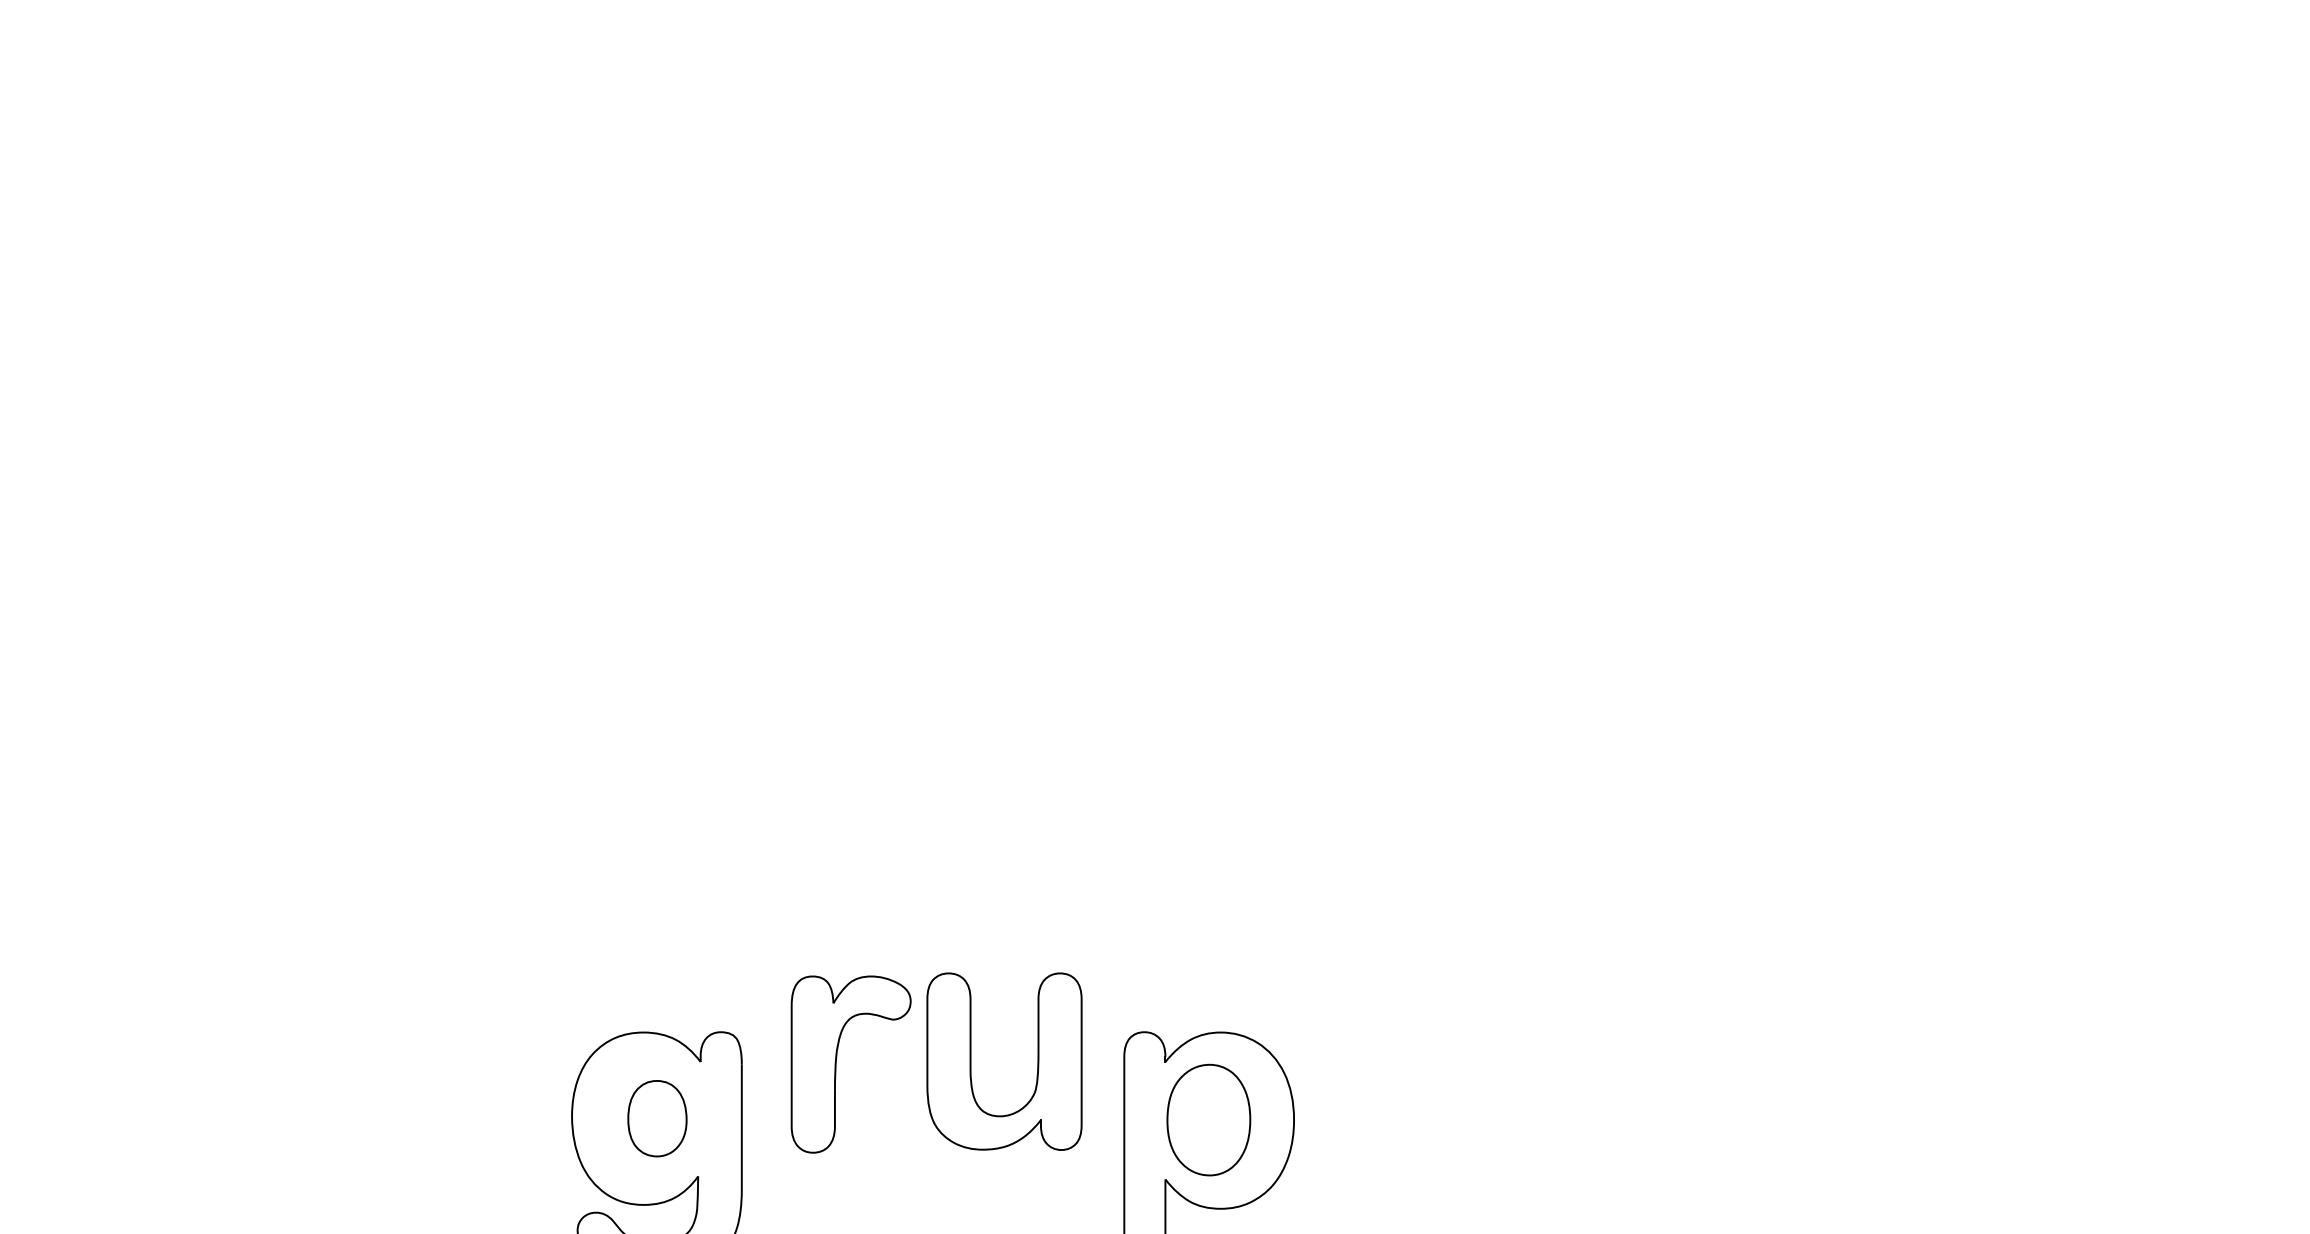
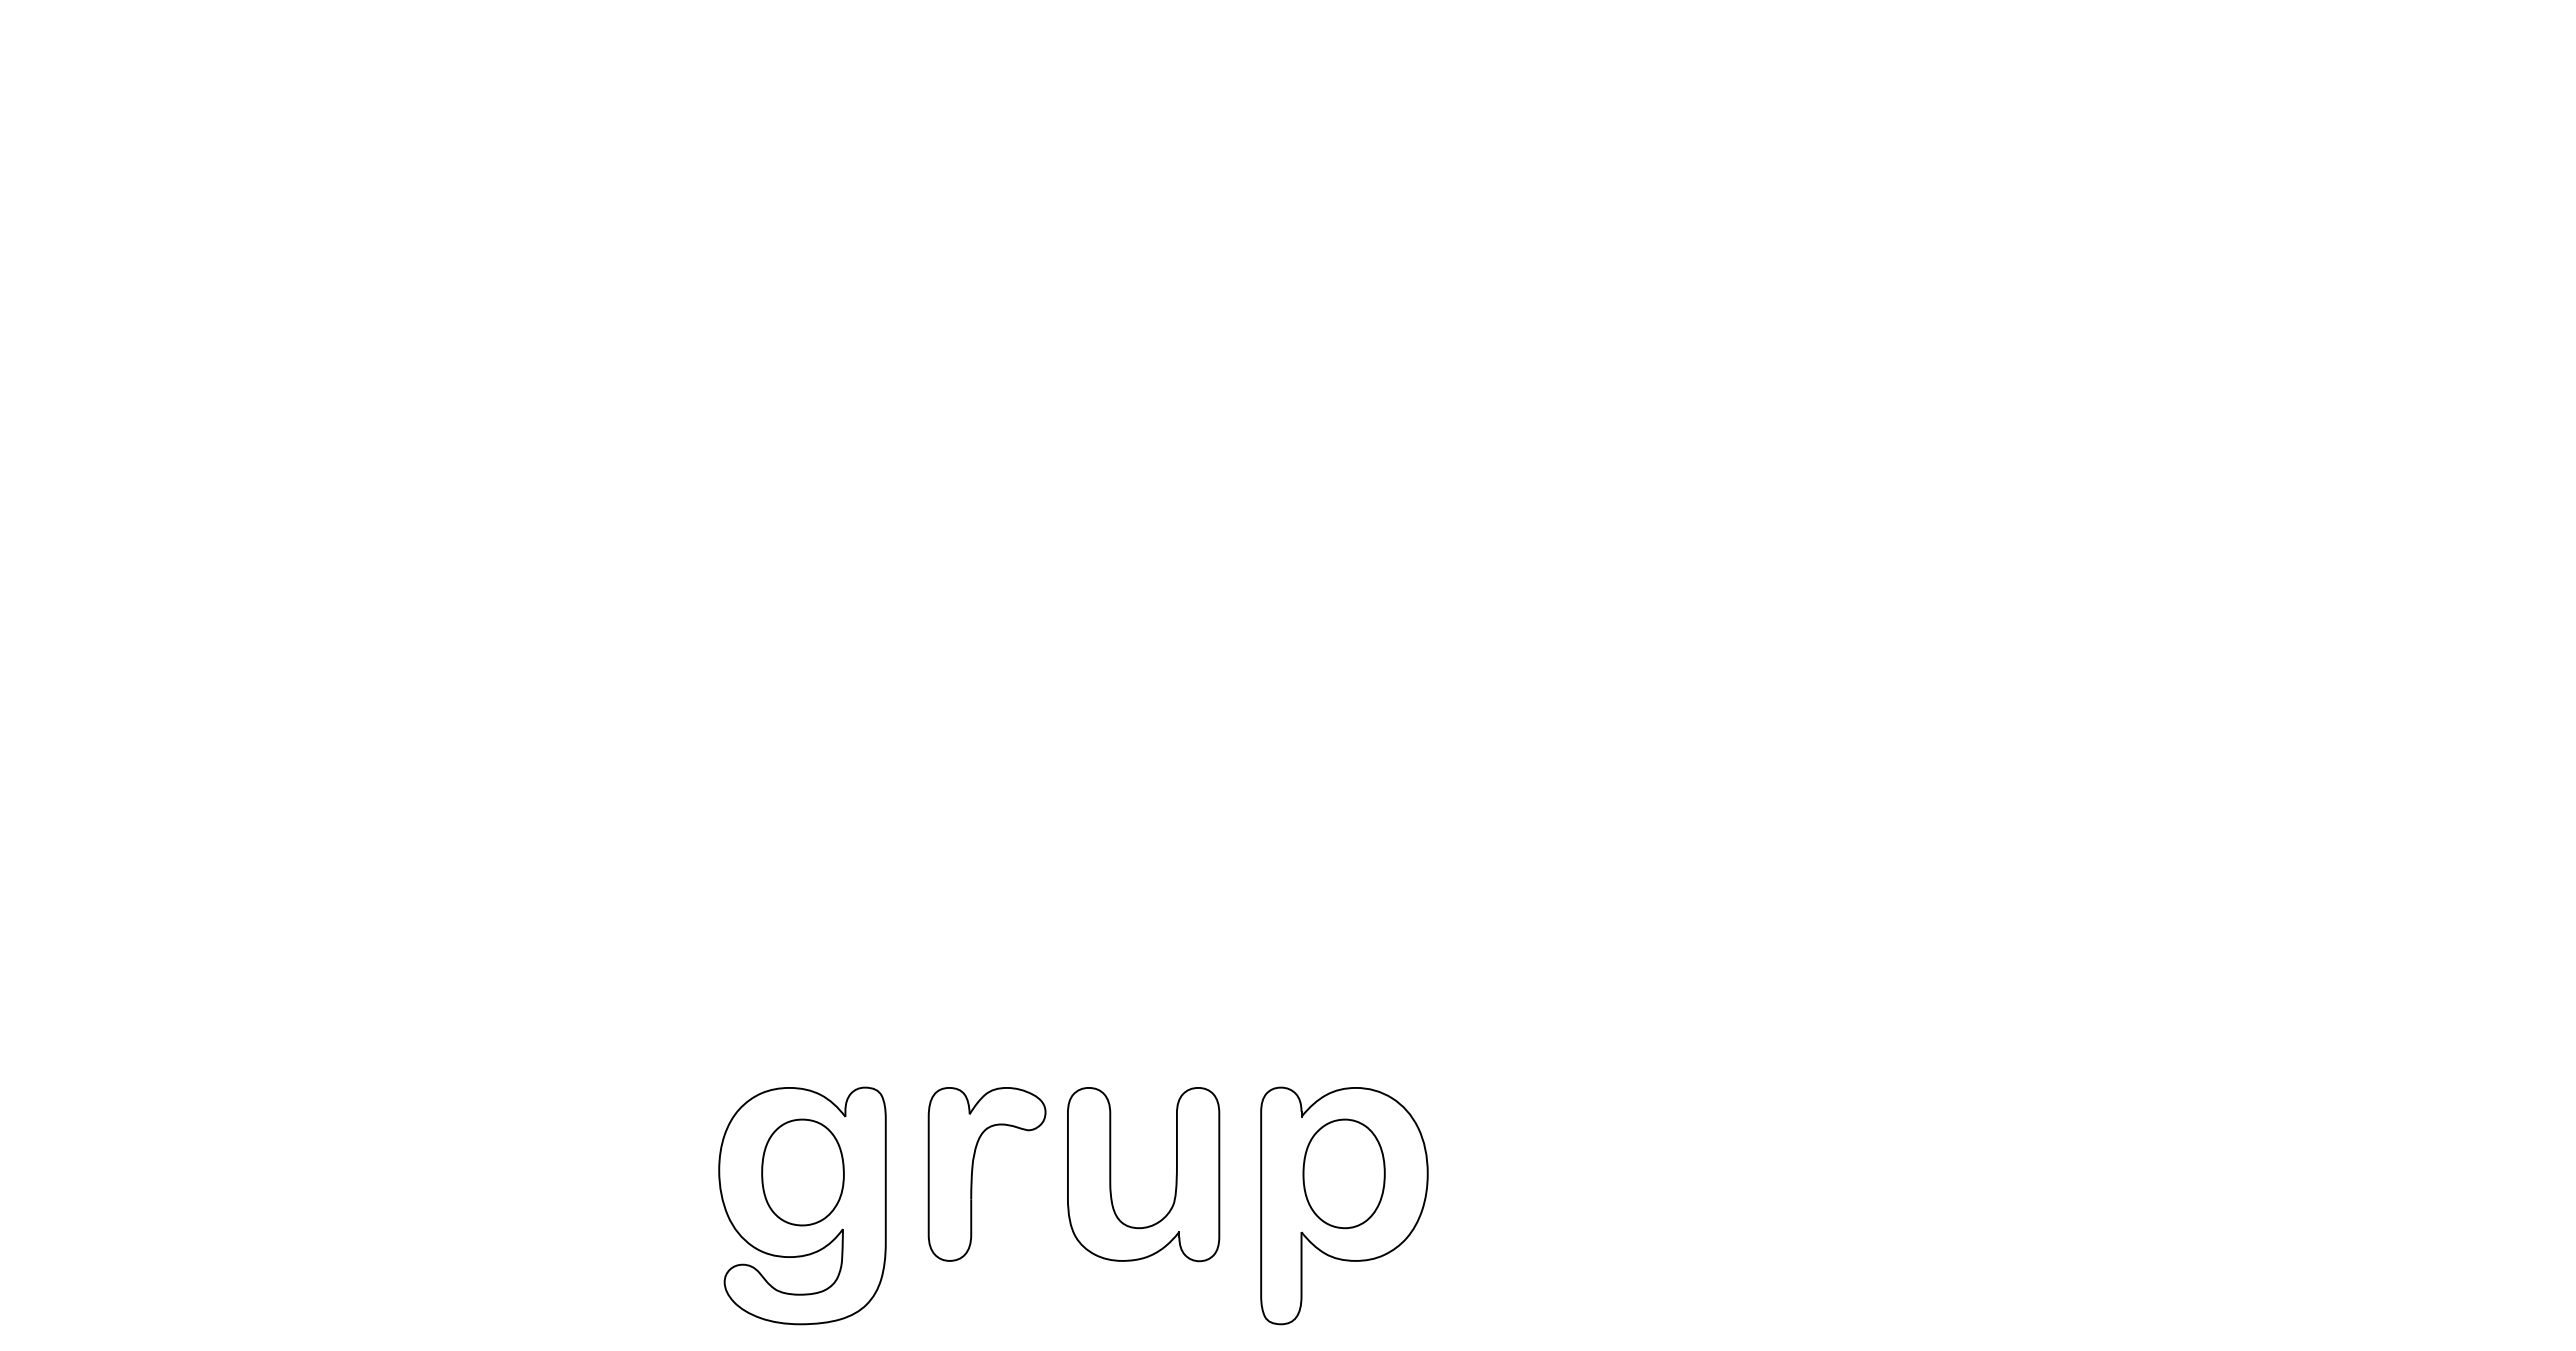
part: (837, 1060) -> (973, 1170), moved
part: (971, 1061) -> (1111, 1174), moved
part: (656, 1118) -> (802, 1172), size x1.43

